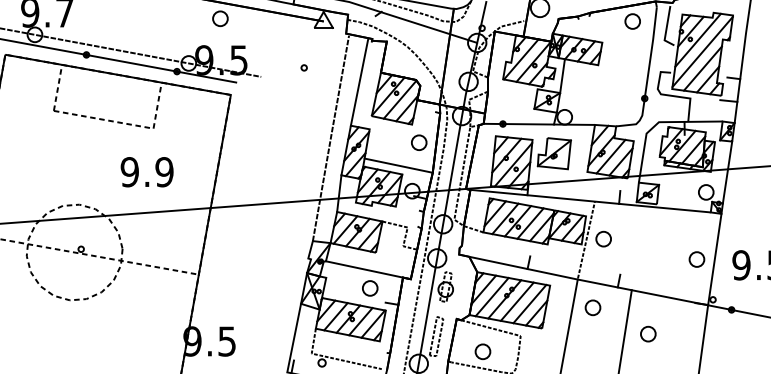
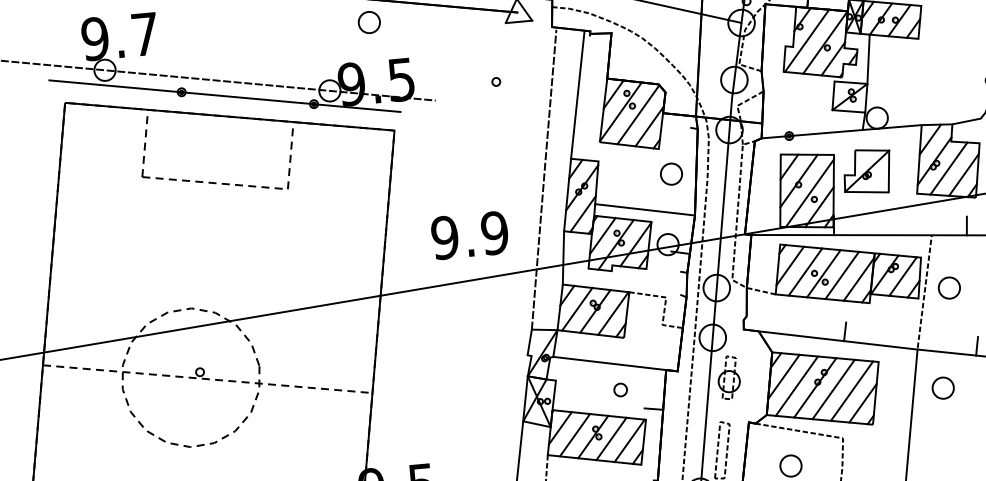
text: (146, 172) -> (468, 236), moved
part: (370, 288) -> (620, 390), size x0.6

